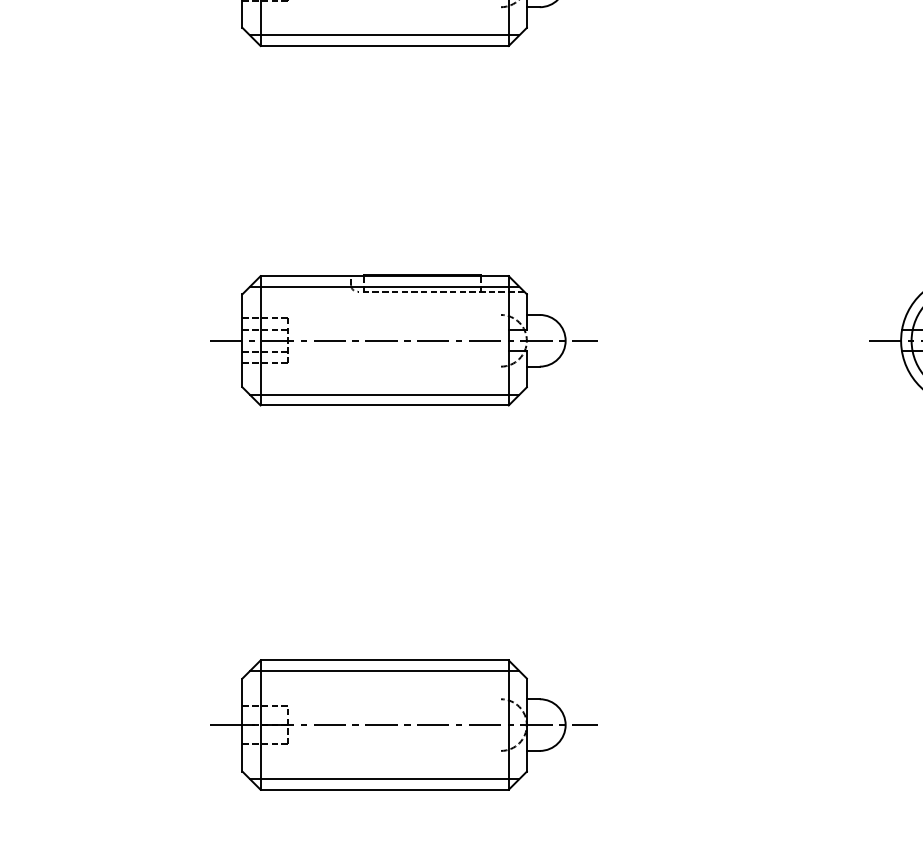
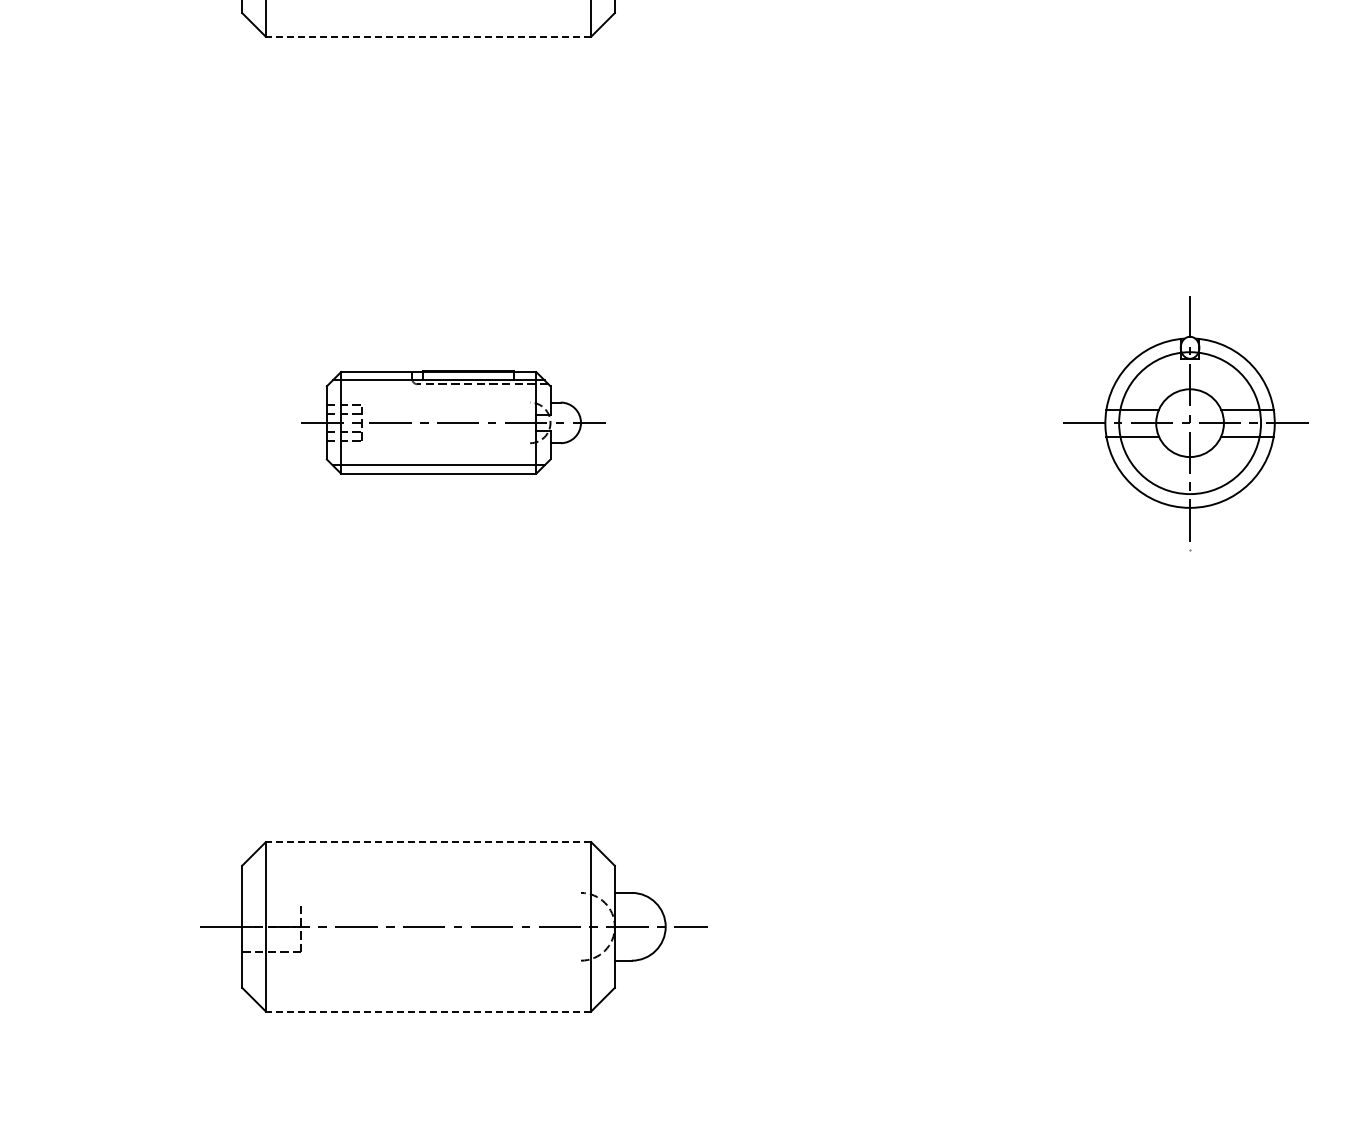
line: (384, 35) -> (428, 23), removed
line: (384, 45) -> (428, 36), solid -> dashed
part: (403, 340) -> (453, 422), size x0.6
line: (384, 660) -> (428, 842), solid -> dashed
line: (384, 670) -> (428, 855), removed
line: (264, 705) -> (271, 901), removed
line: (384, 779) -> (428, 997), removed
line: (384, 789) -> (428, 1011), solid -> dashed

